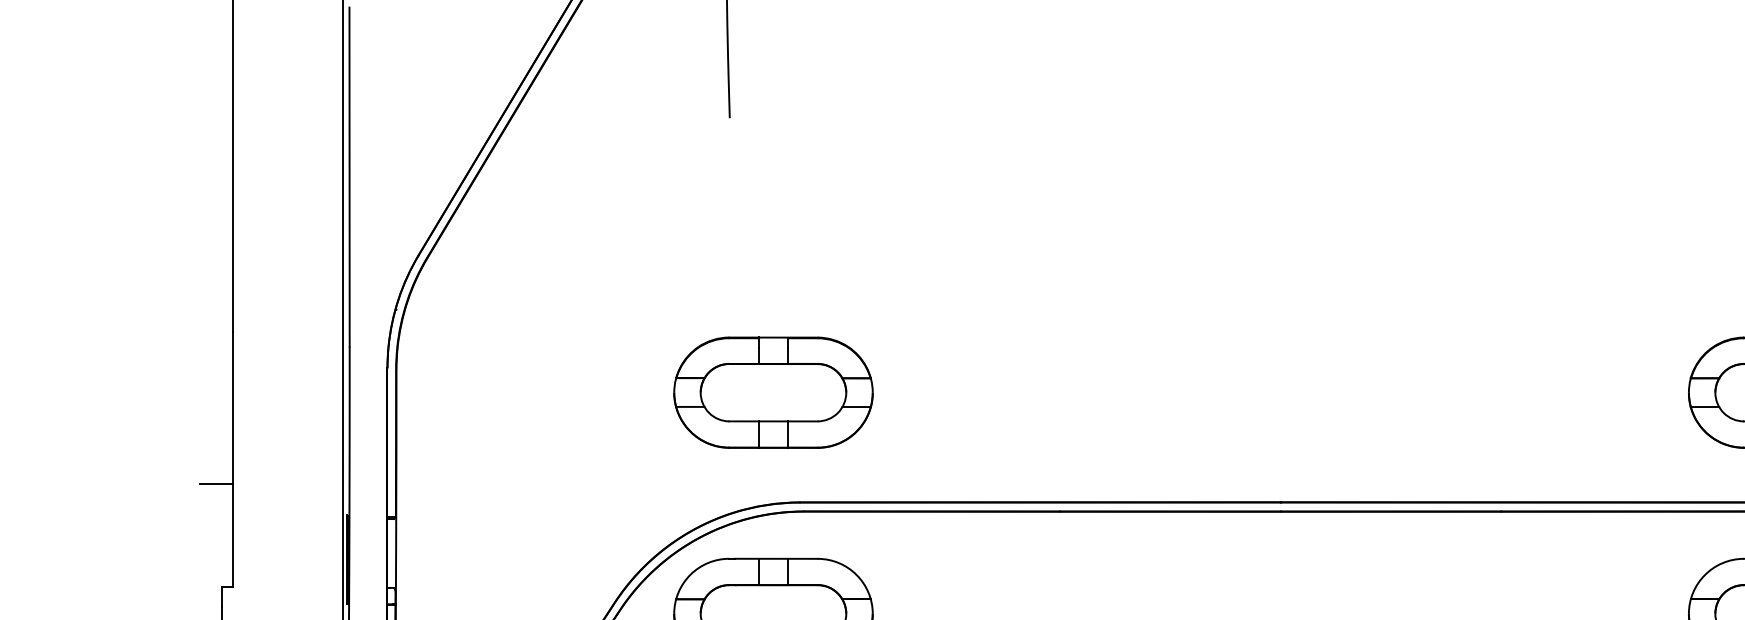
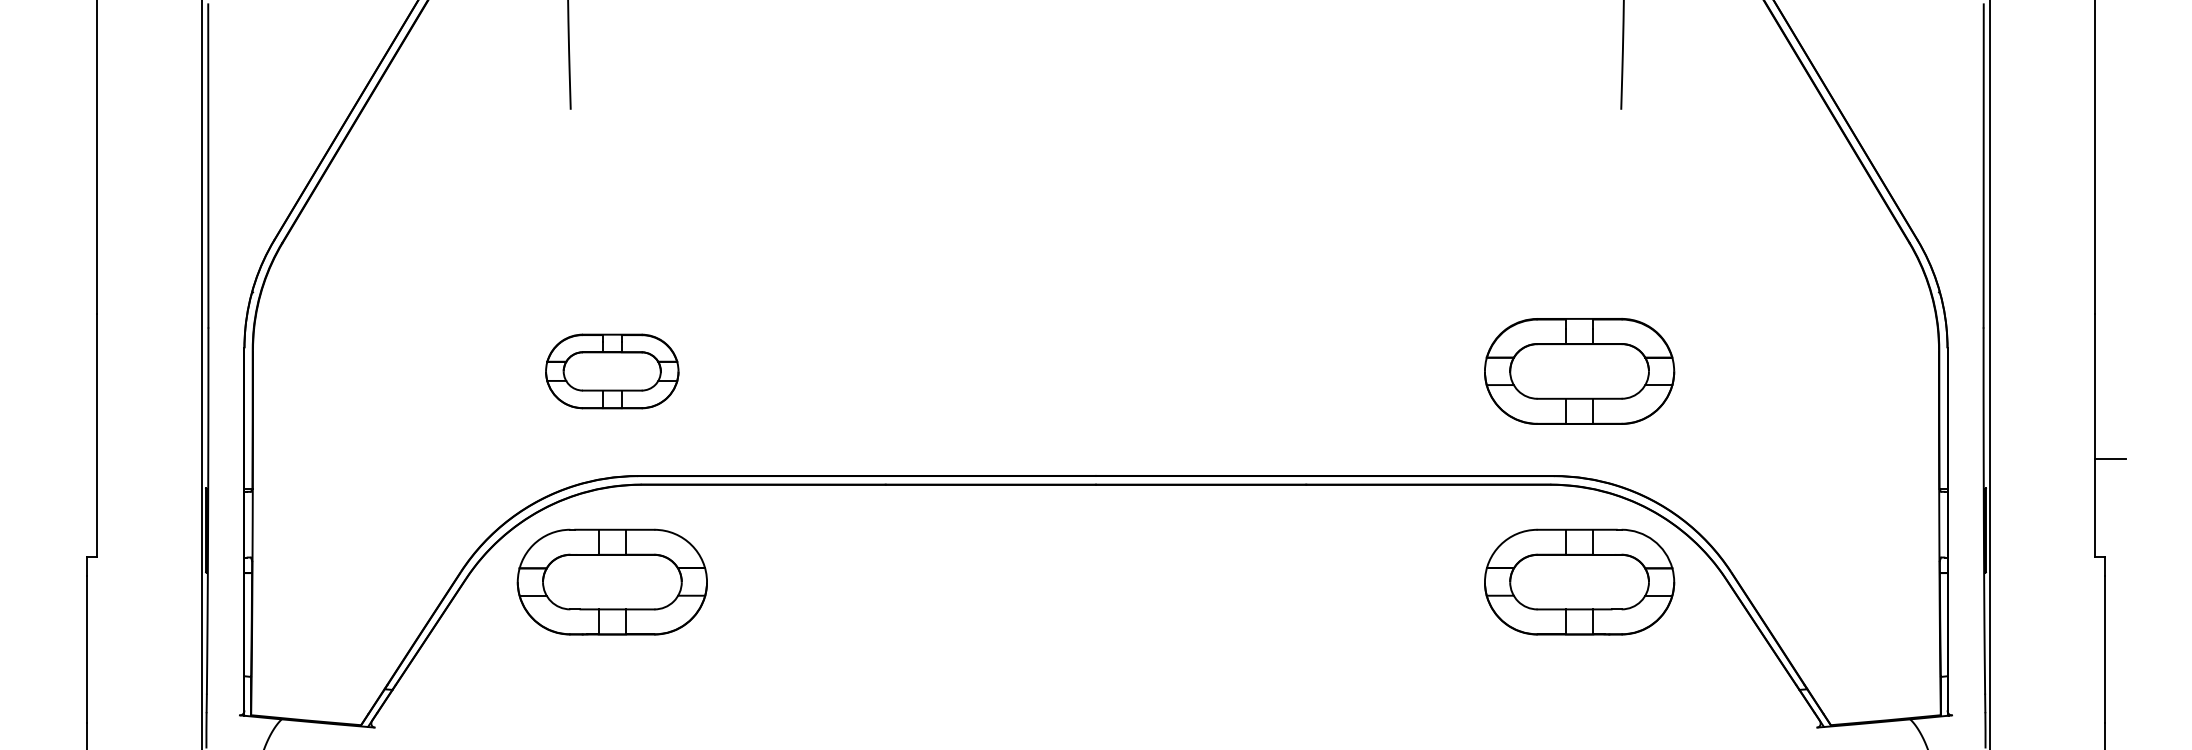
part: (772, 392) -> (611, 371), size x0.7
line: (216, 484) -> (81, 458), removed

